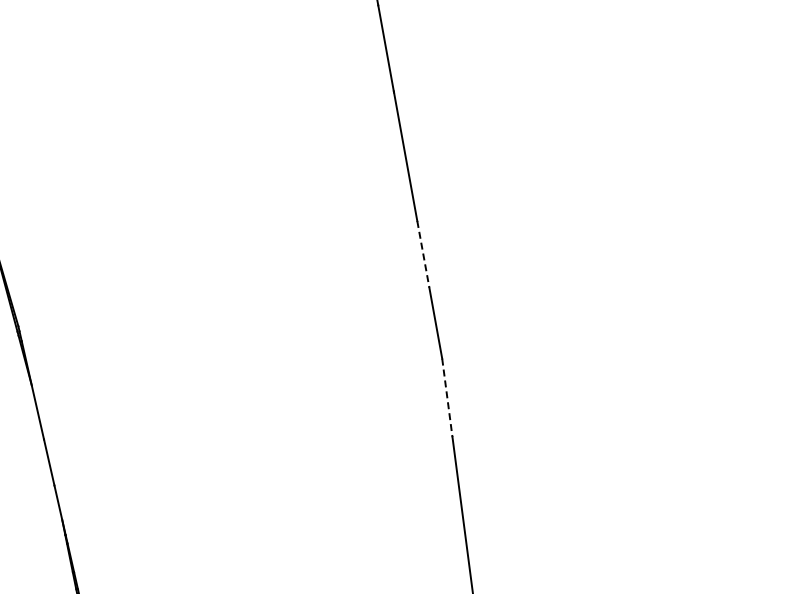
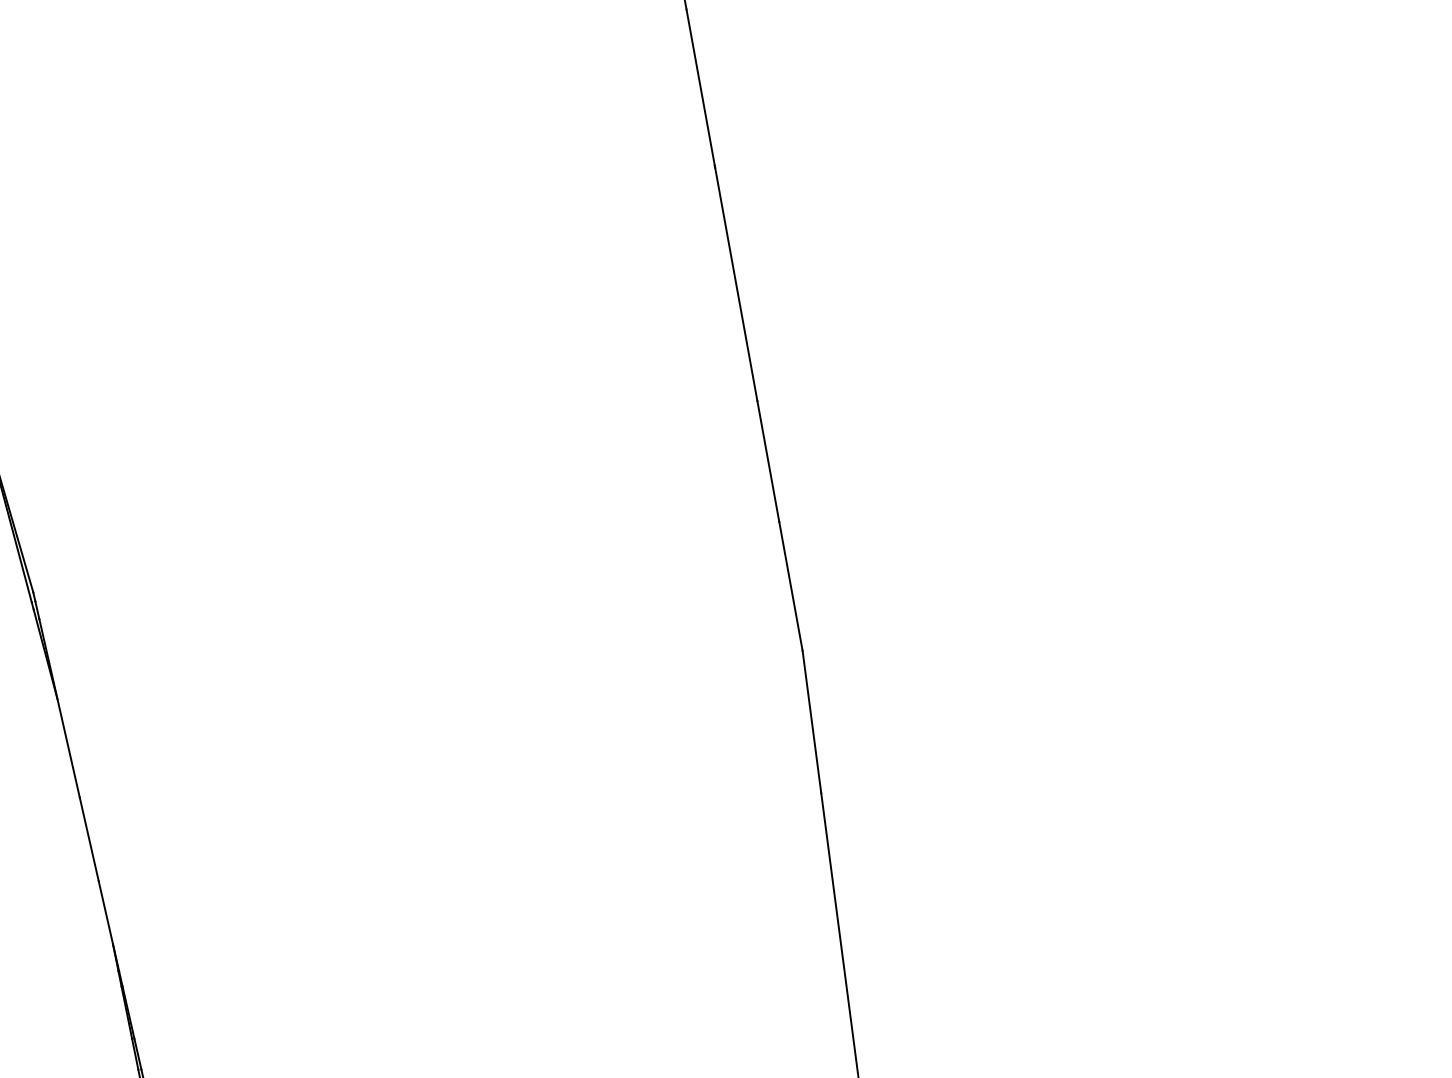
line: (423, 254) -> (768, 461), dashed -> solid
line: (447, 397) -> (812, 721), dashed -> solid

